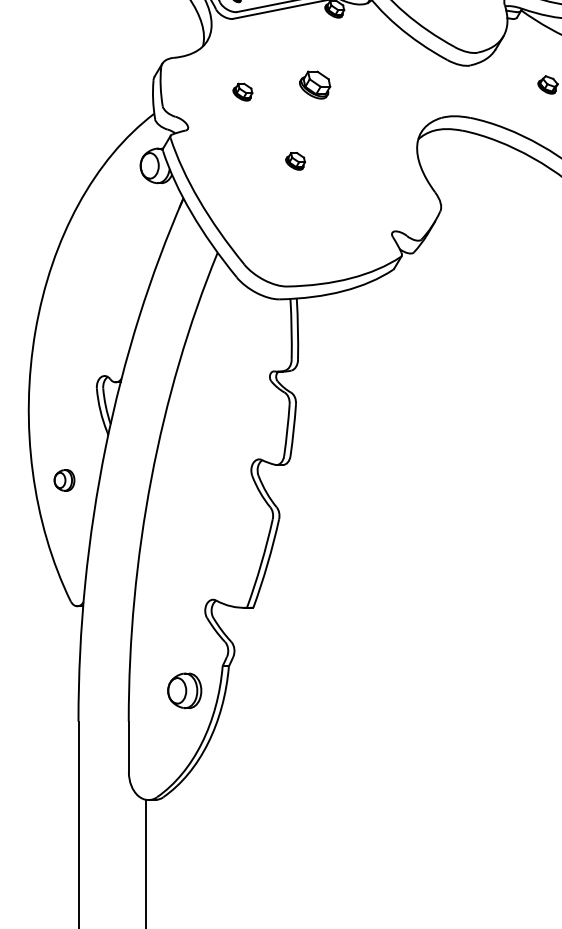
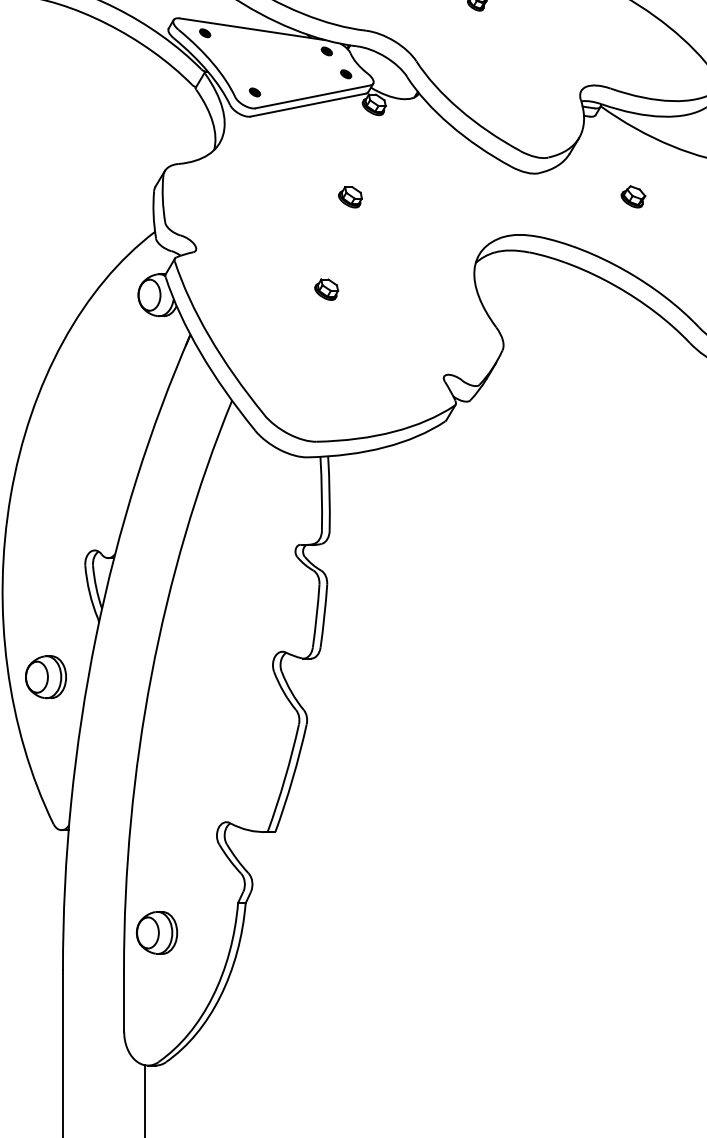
part: (315, 85) -> (350, 197), size x0.62
part: (242, 92) -> (262, 205), removed
part: (64, 480) -> (45, 677), size x1.67
part: (185, 690) -> (157, 932), moved

